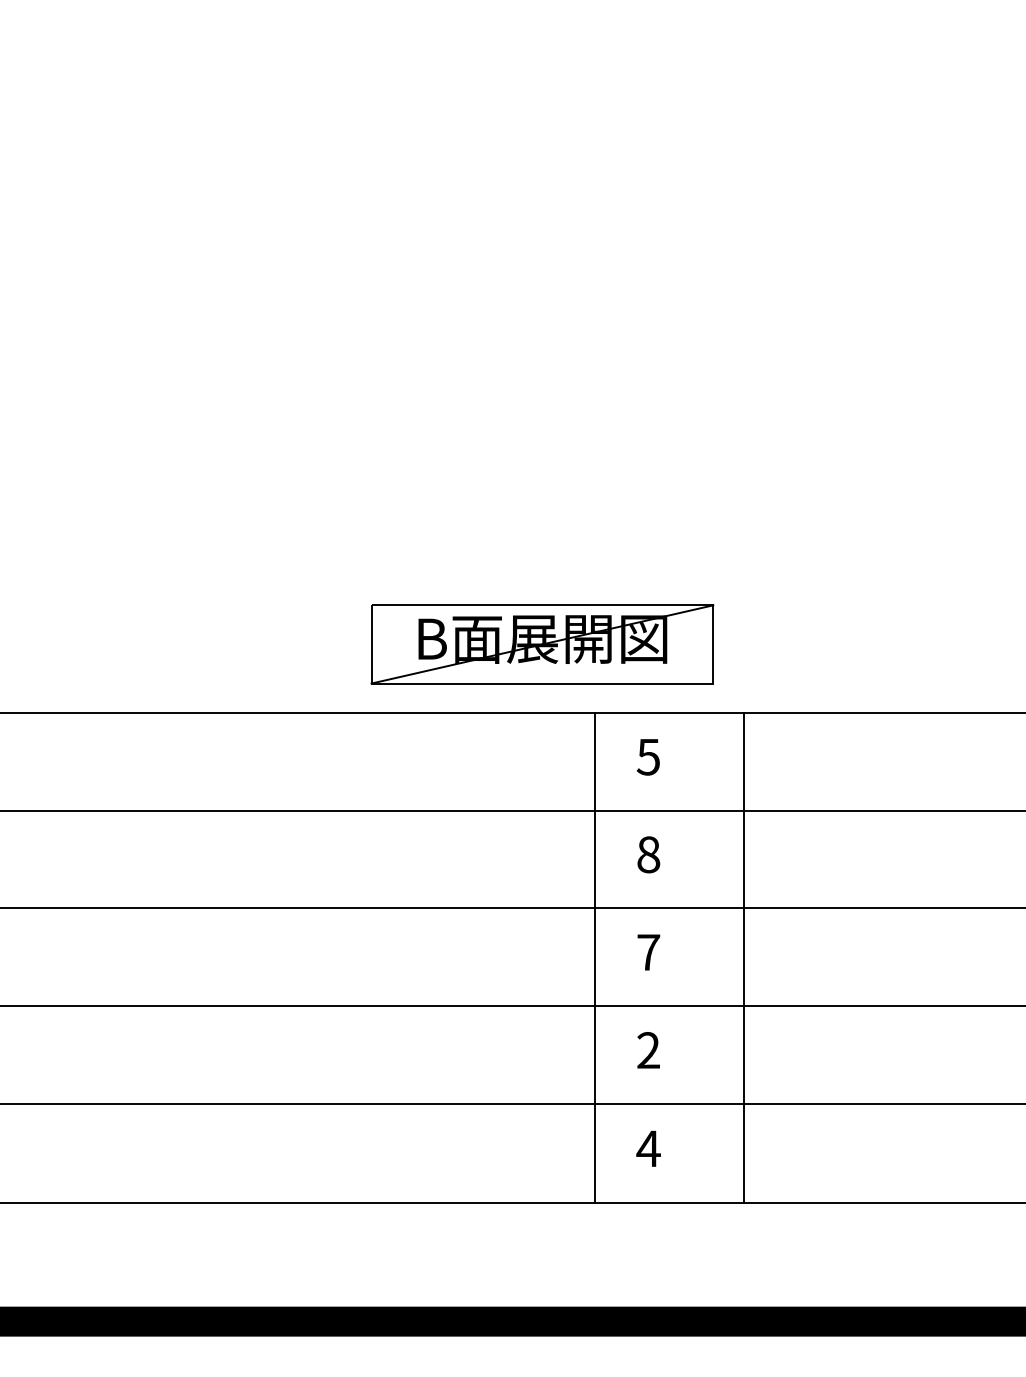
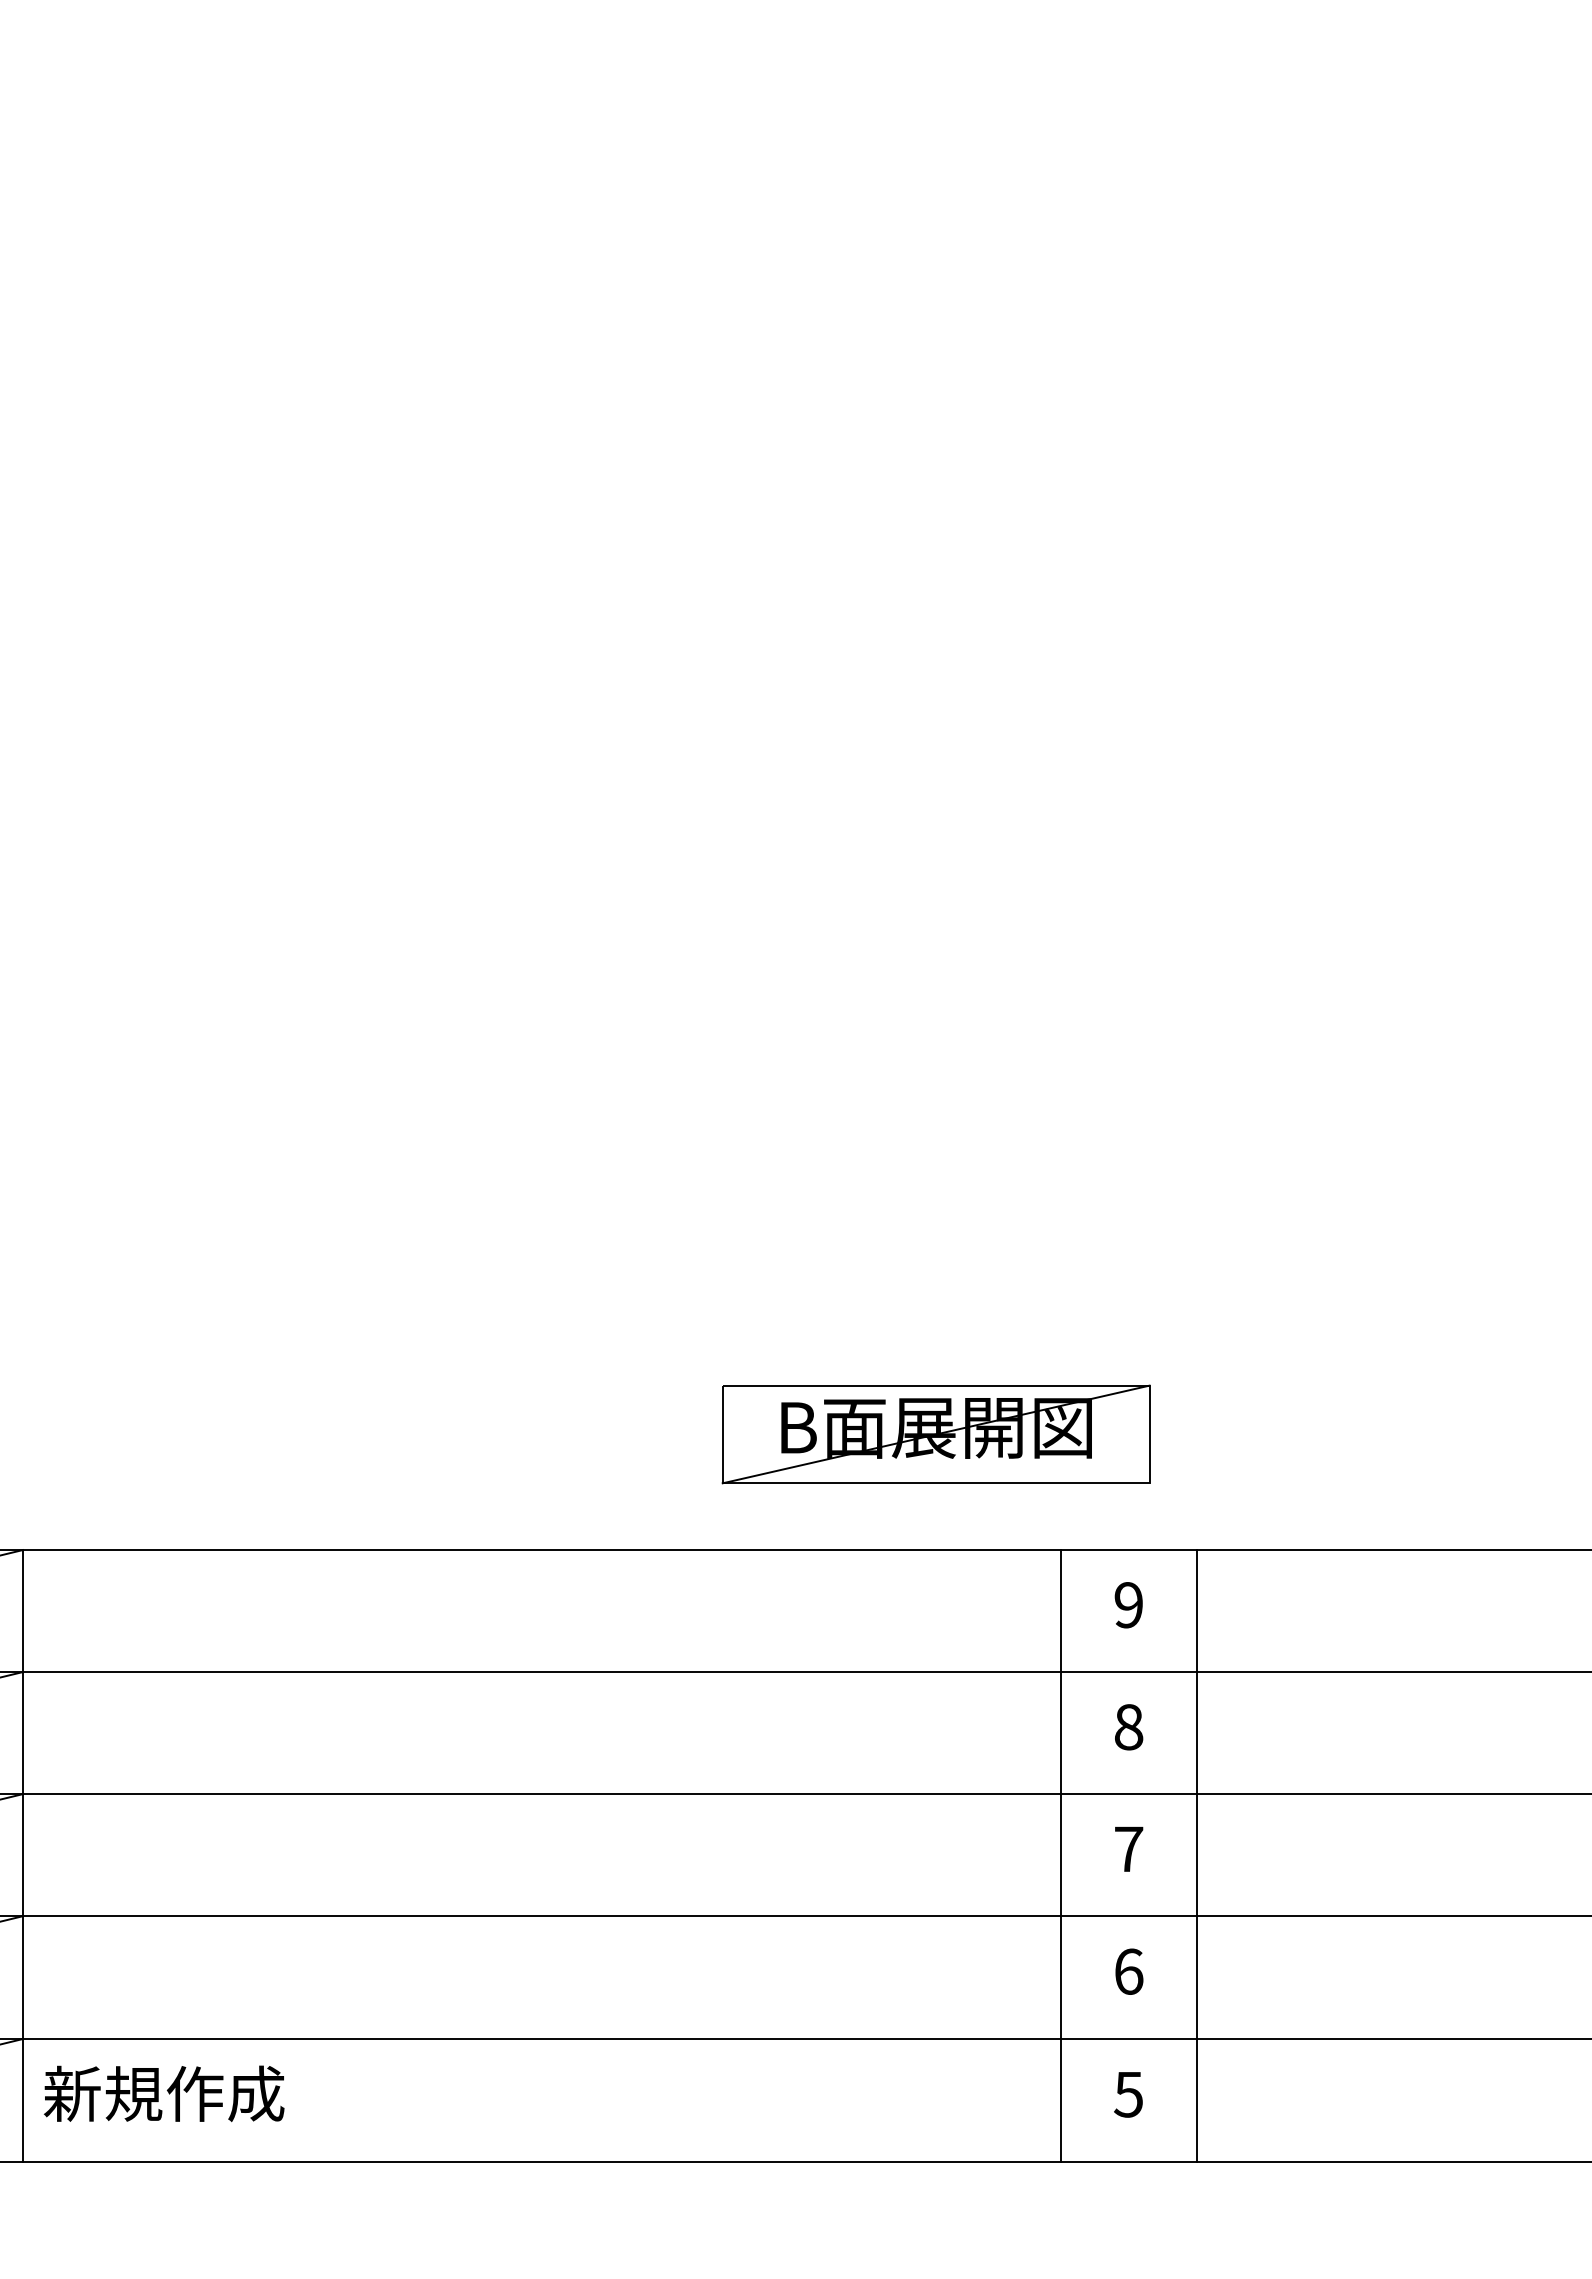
part: (541, 644) -> (935, 1434), moved
text: (648, 757) -> (1128, 1605), 5 -> 9
line: (743, 957) -> (1196, 1855), moved
text: (648, 1050) -> (1128, 1971), 2 -> 6
text: (648, 1148) -> (1128, 2094), 4 -> 5

